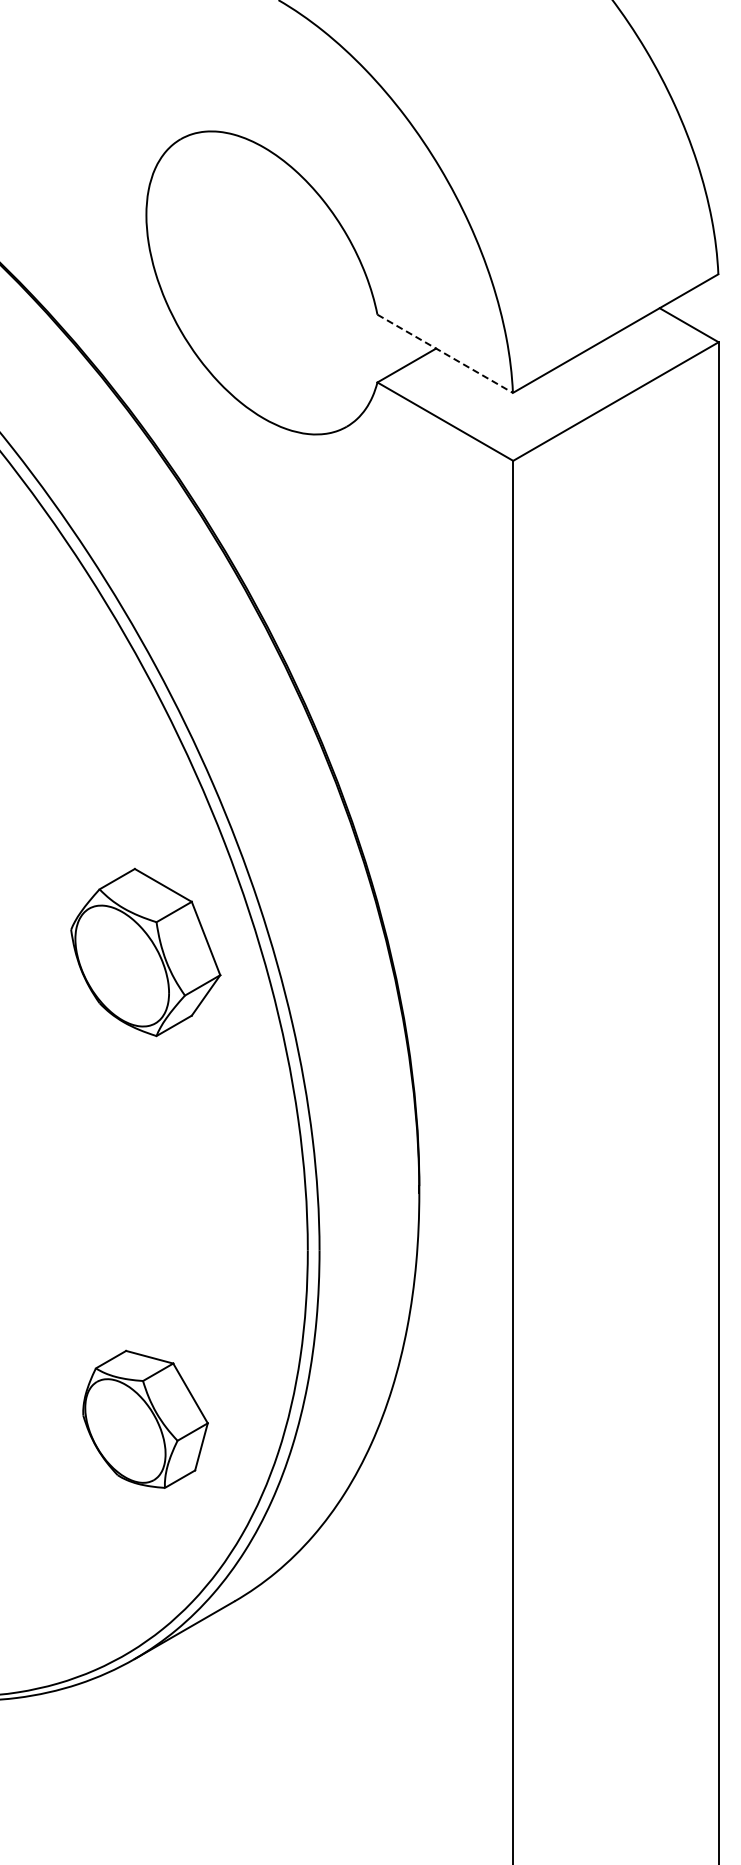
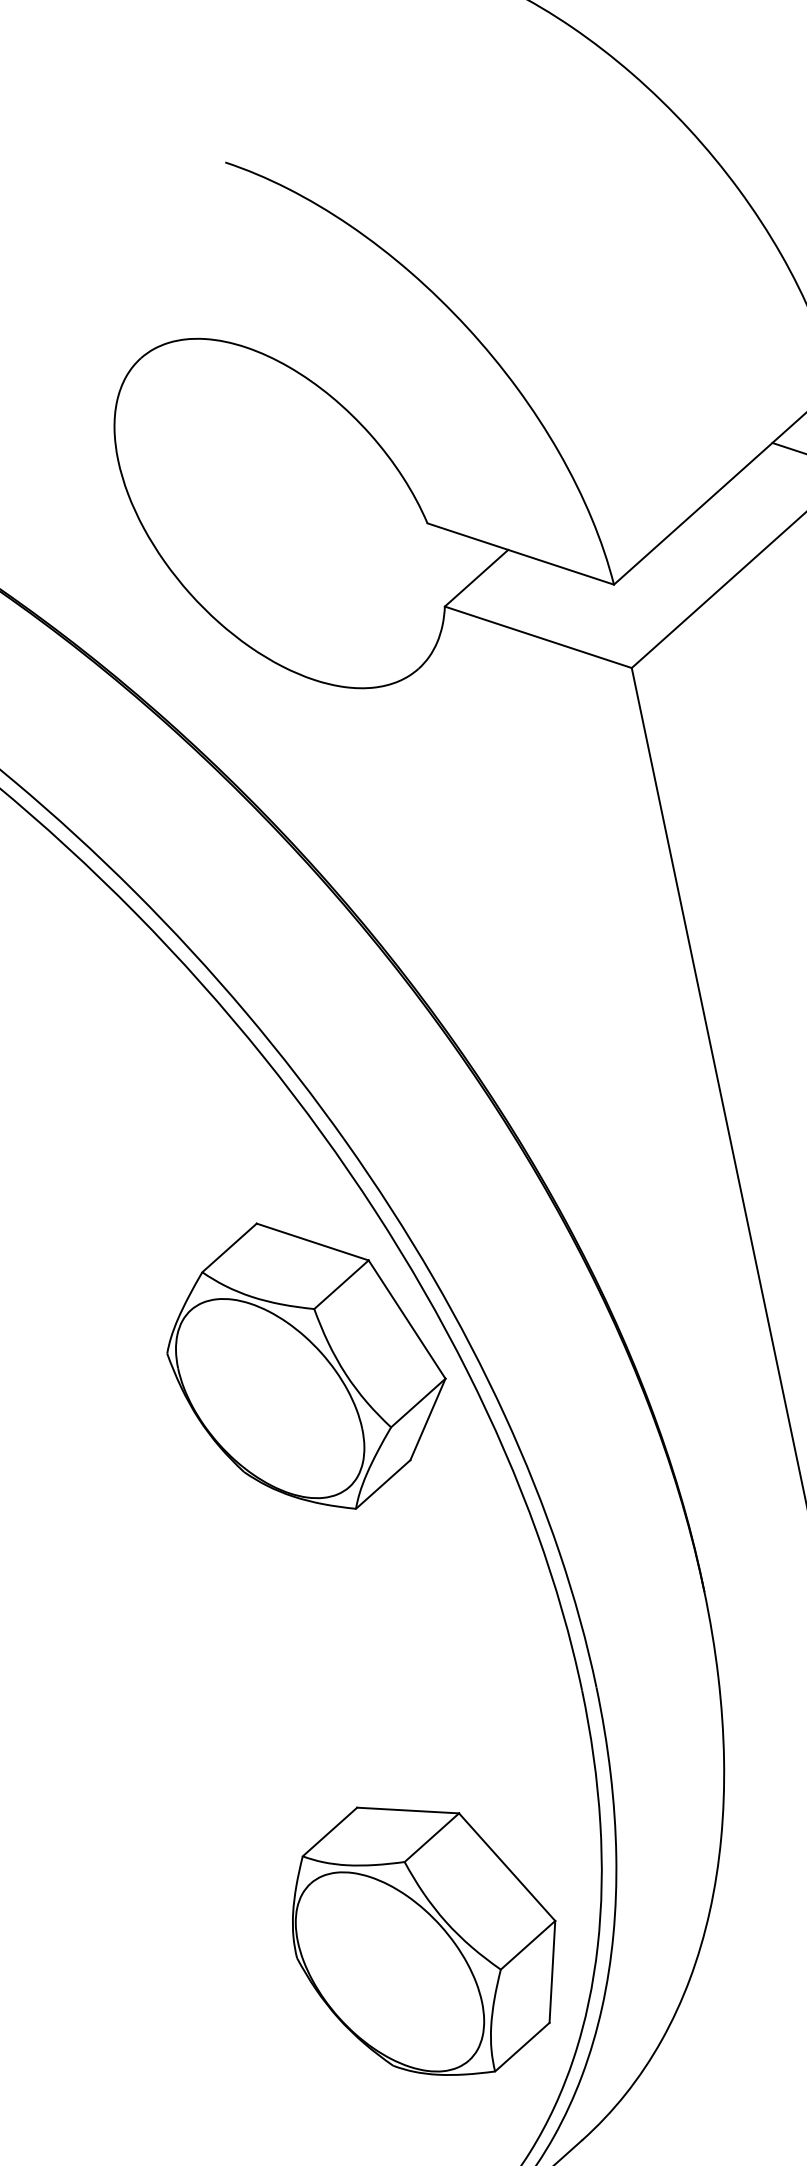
line: (445, 354) -> (521, 554), dashed -> solid
part: (145, 952) -> (306, 1366), size x1.43
part: (145, 1419) -> (426, 1939), size x1.67

